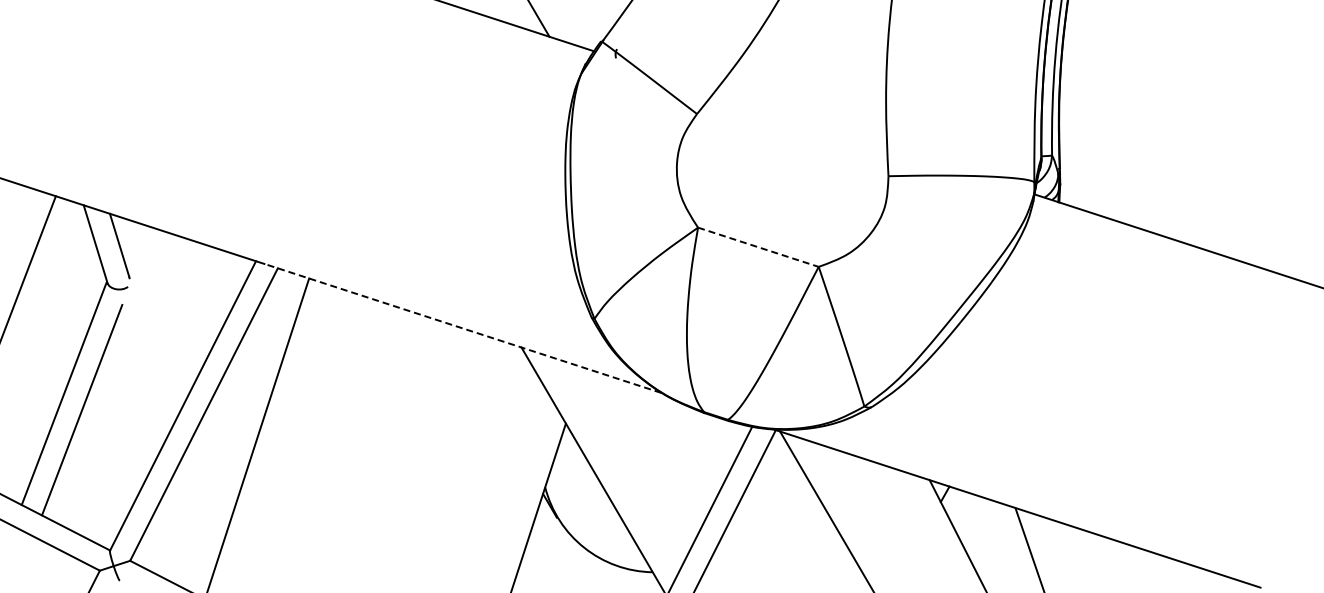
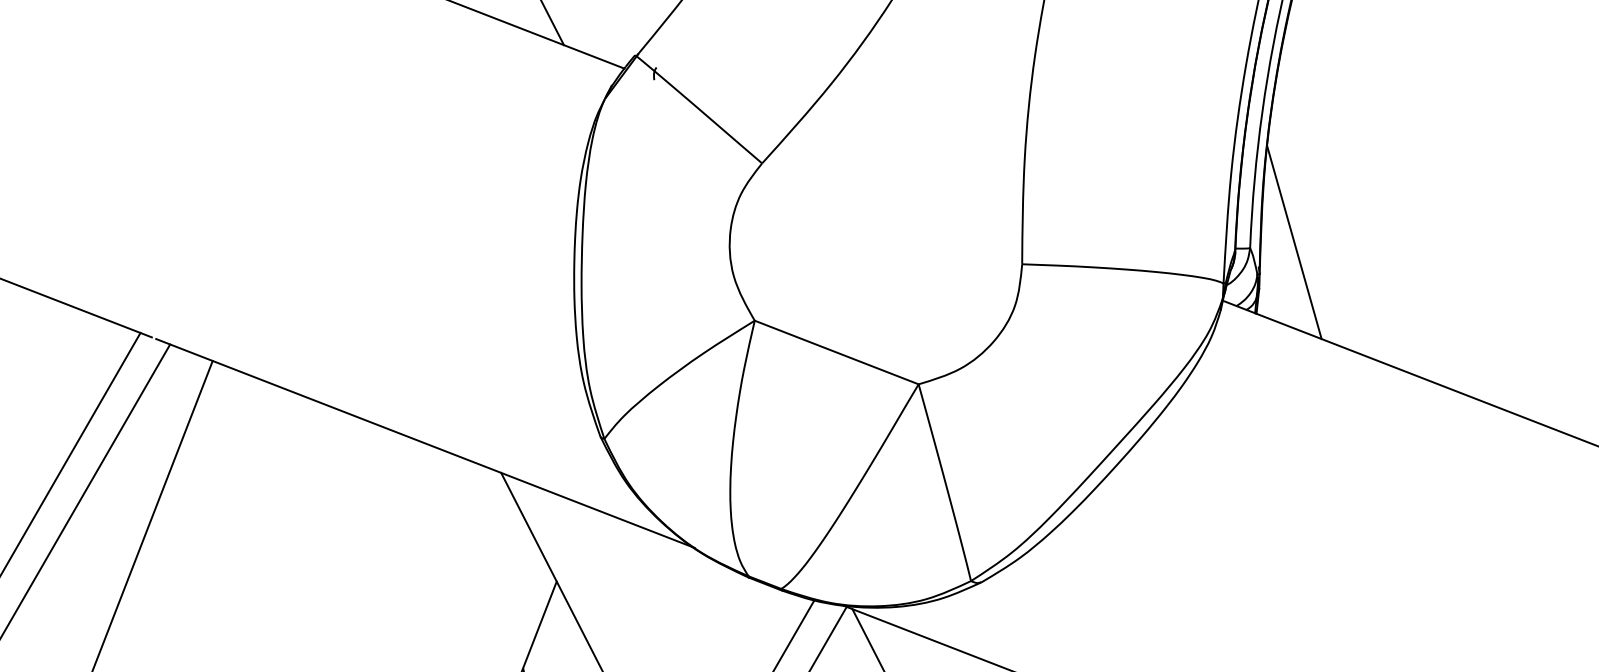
line: (1083, 149) -> (1294, 242), added
line: (758, 247) -> (836, 352), dashed -> solid
line: (465, 329) -> (425, 443), dashed -> solid

